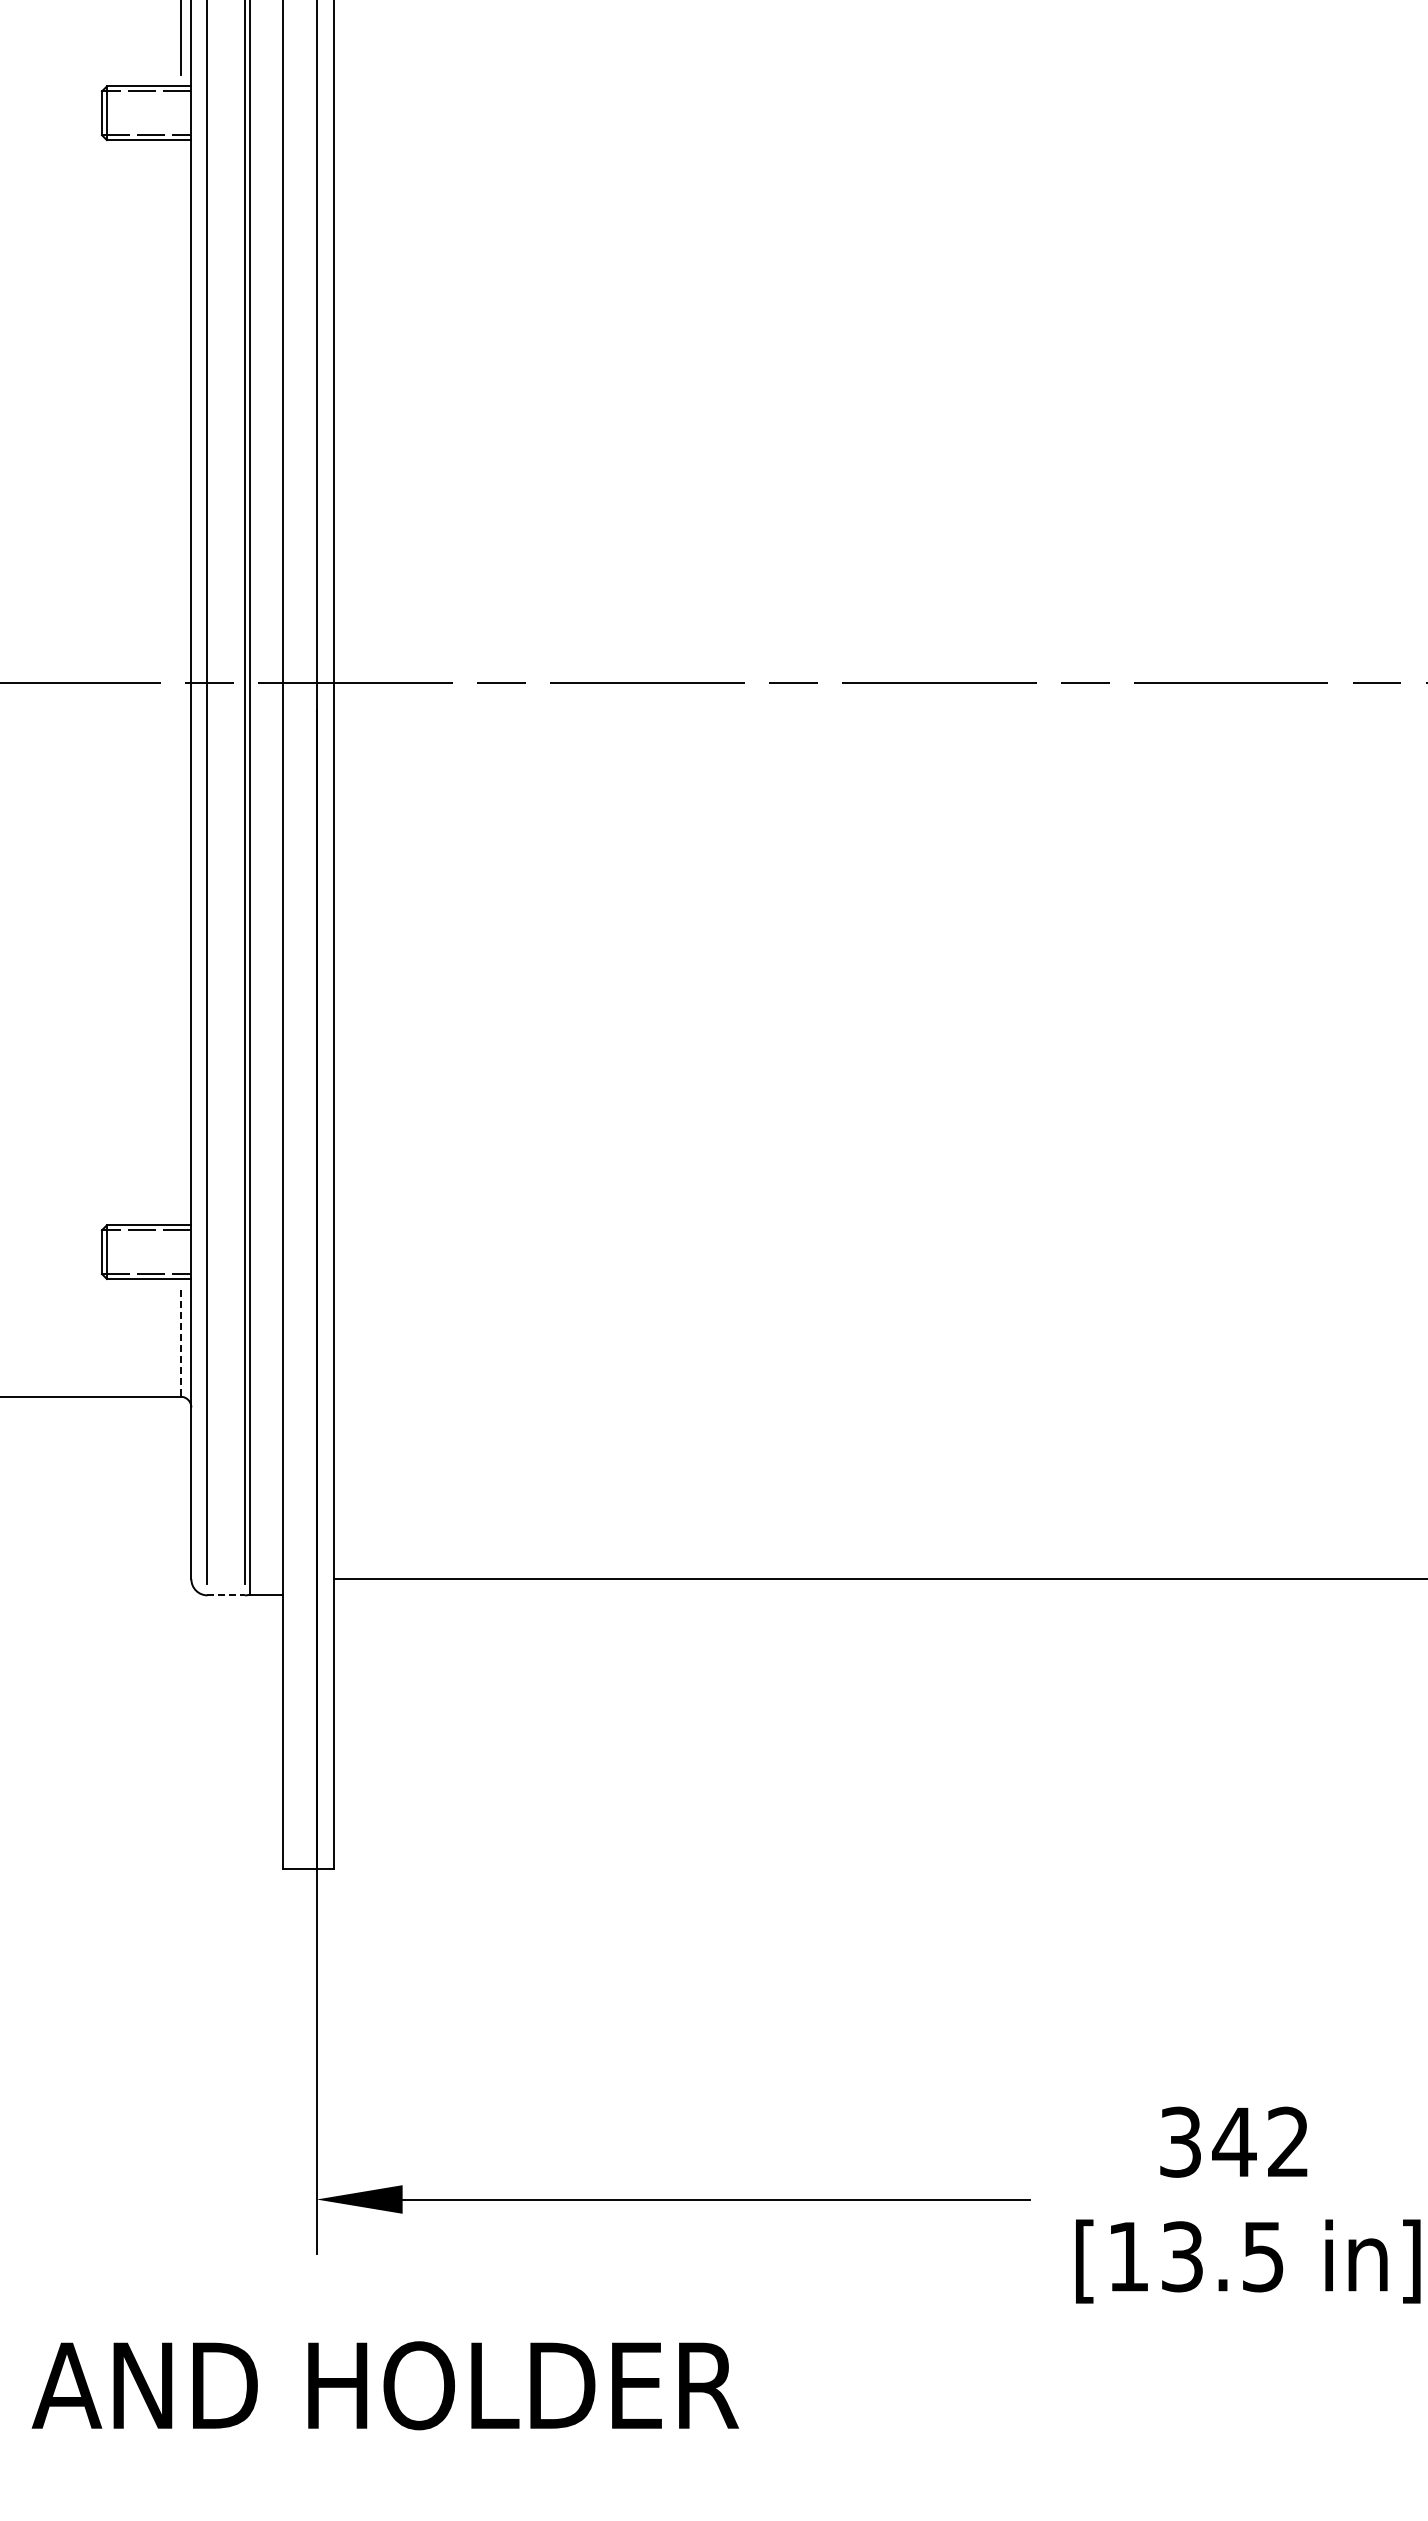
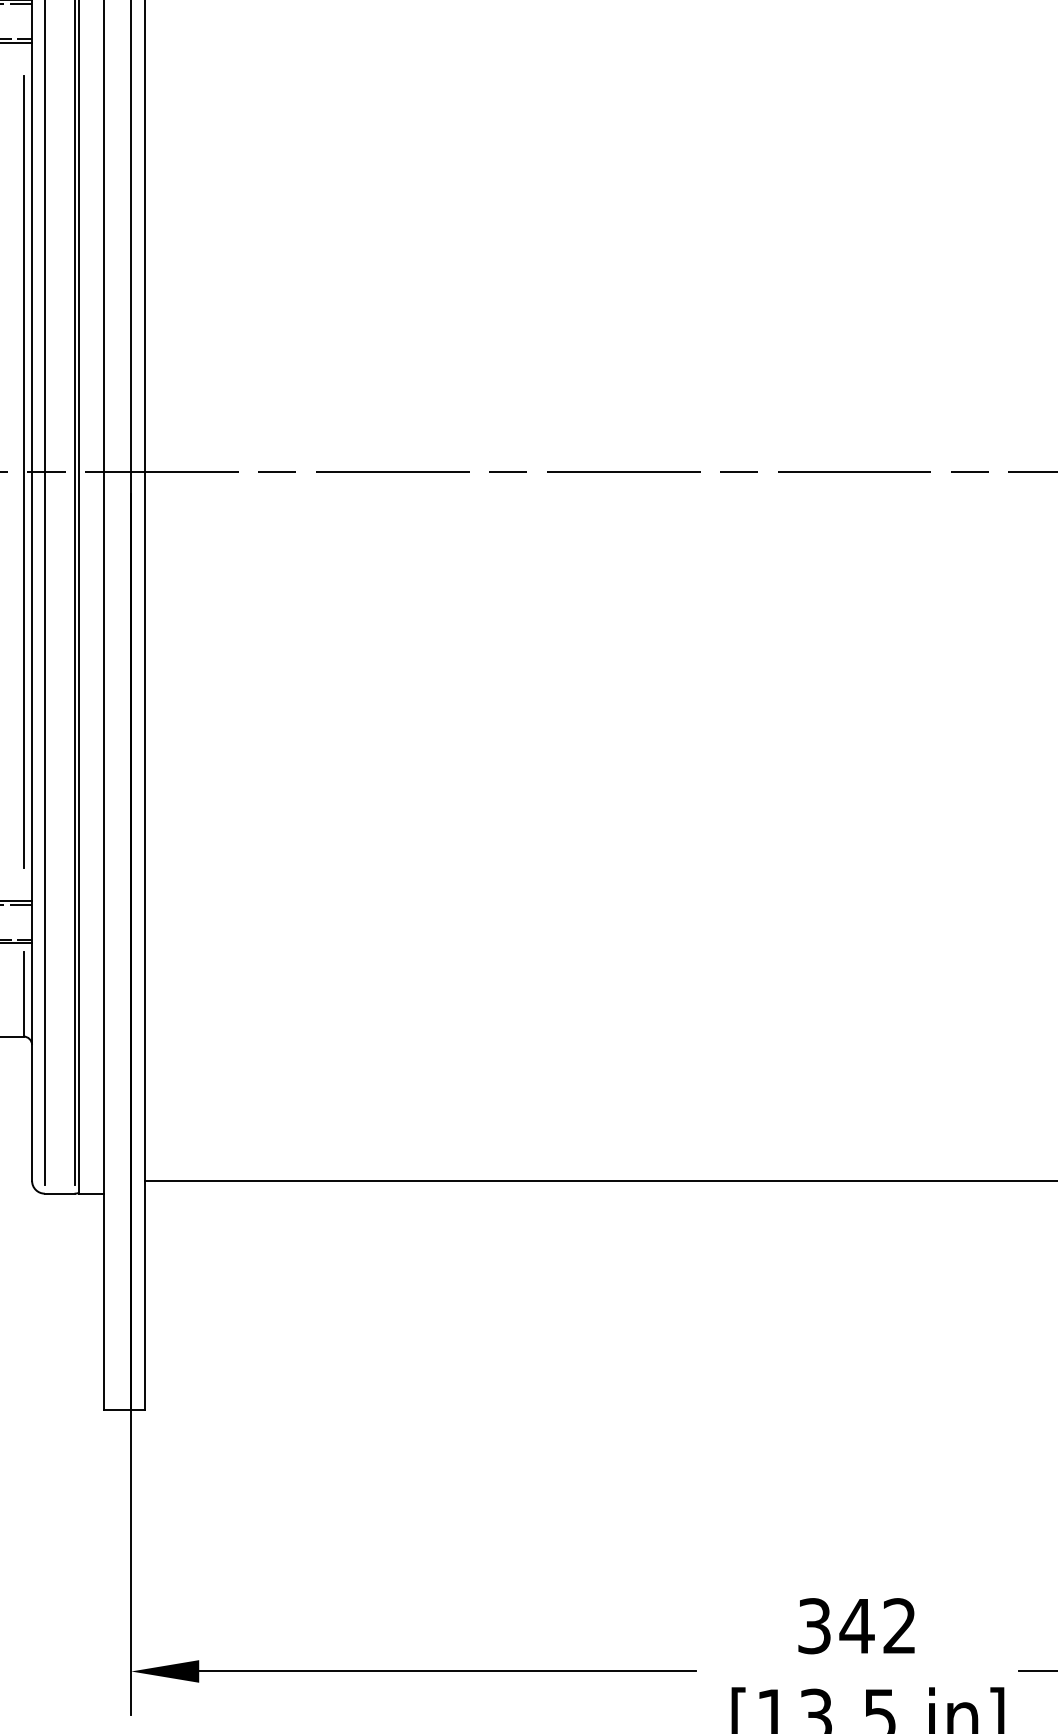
line: (180, 682) -> (23, 471), added
line: (180, 1342) -> (23, 993), dashed -> solid
line: (226, 1595) -> (59, 1193), dashed -> solid

